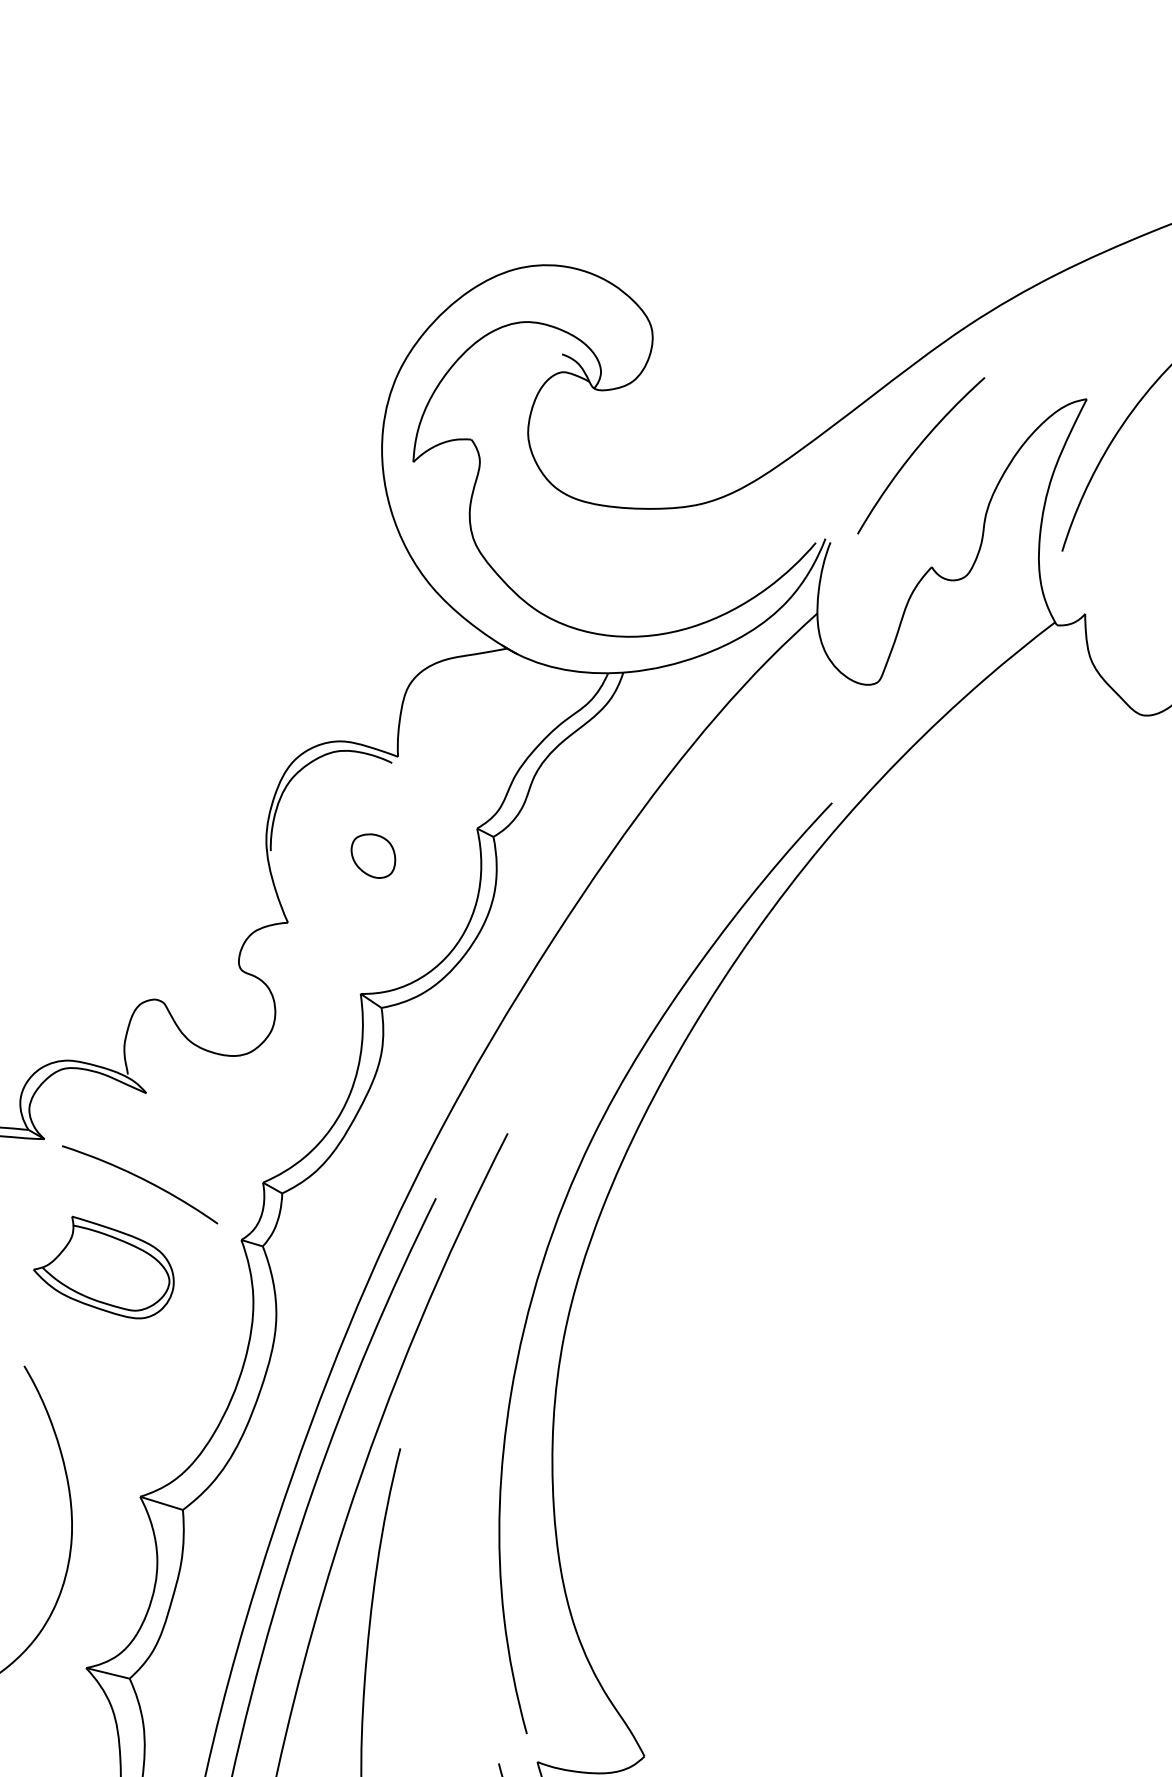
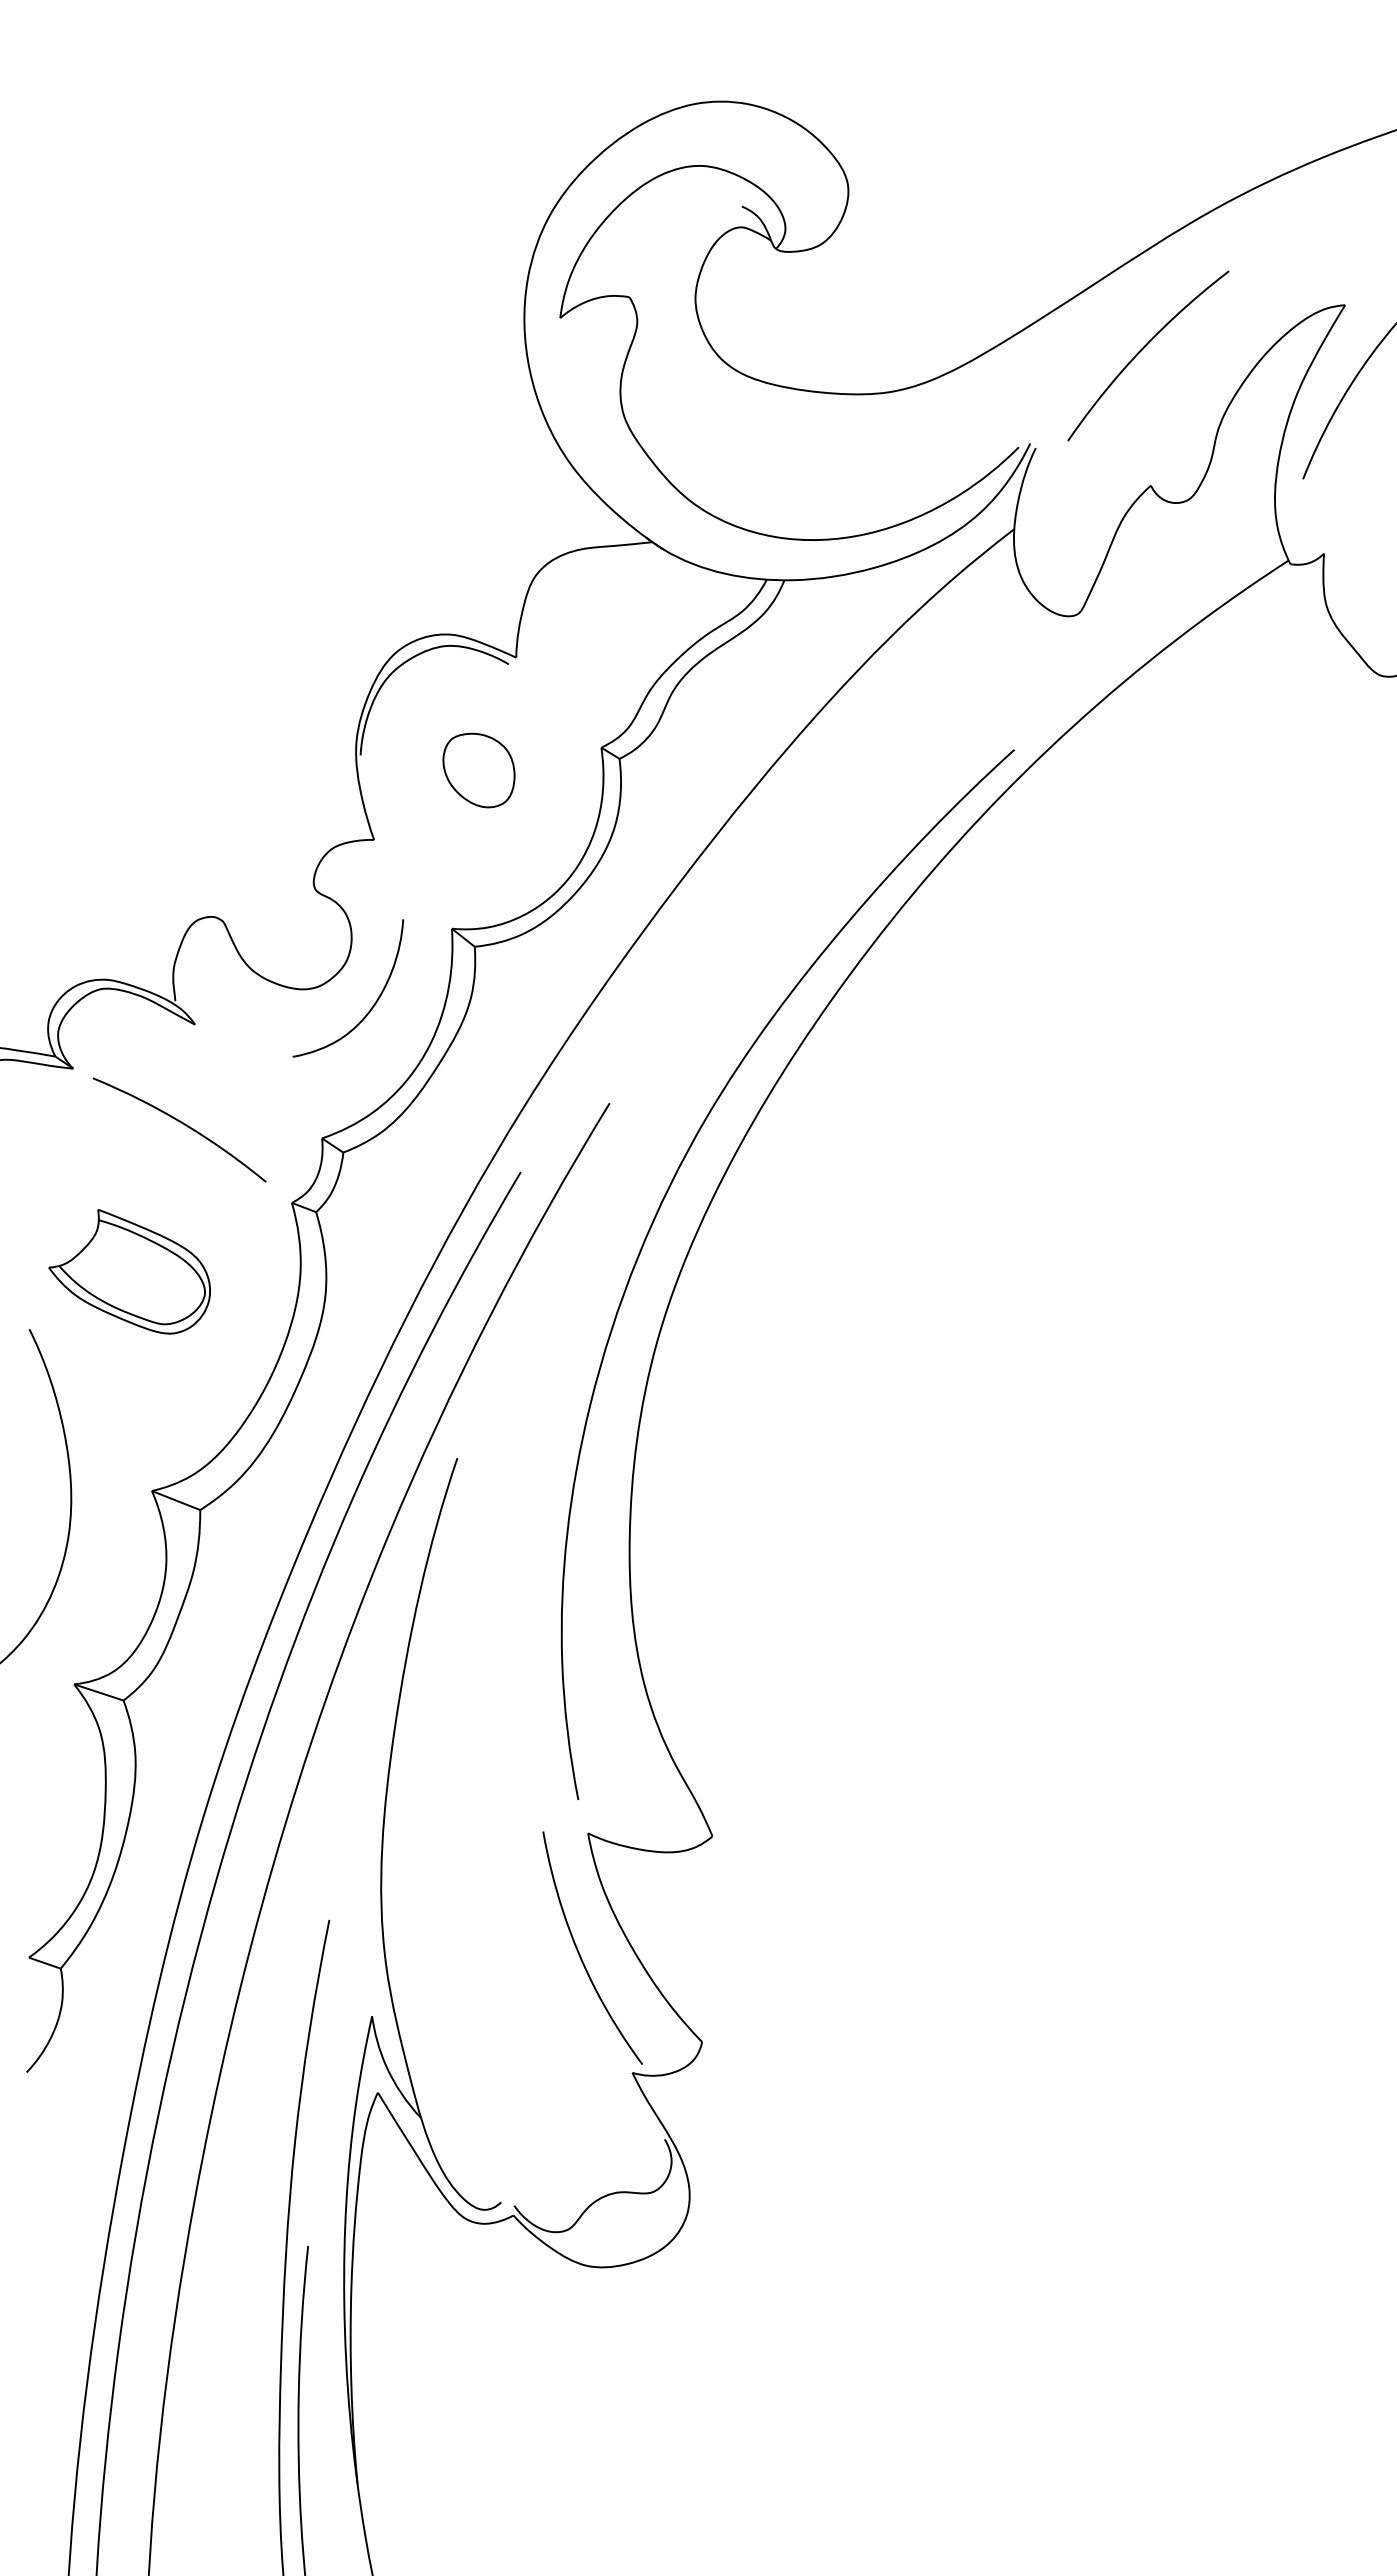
part: (373, 856) -> (478, 770), size x1.43
curve: (298, 1064) -> (373, 1004), added
part: (103, 1267) -> (129, 1271), moved

